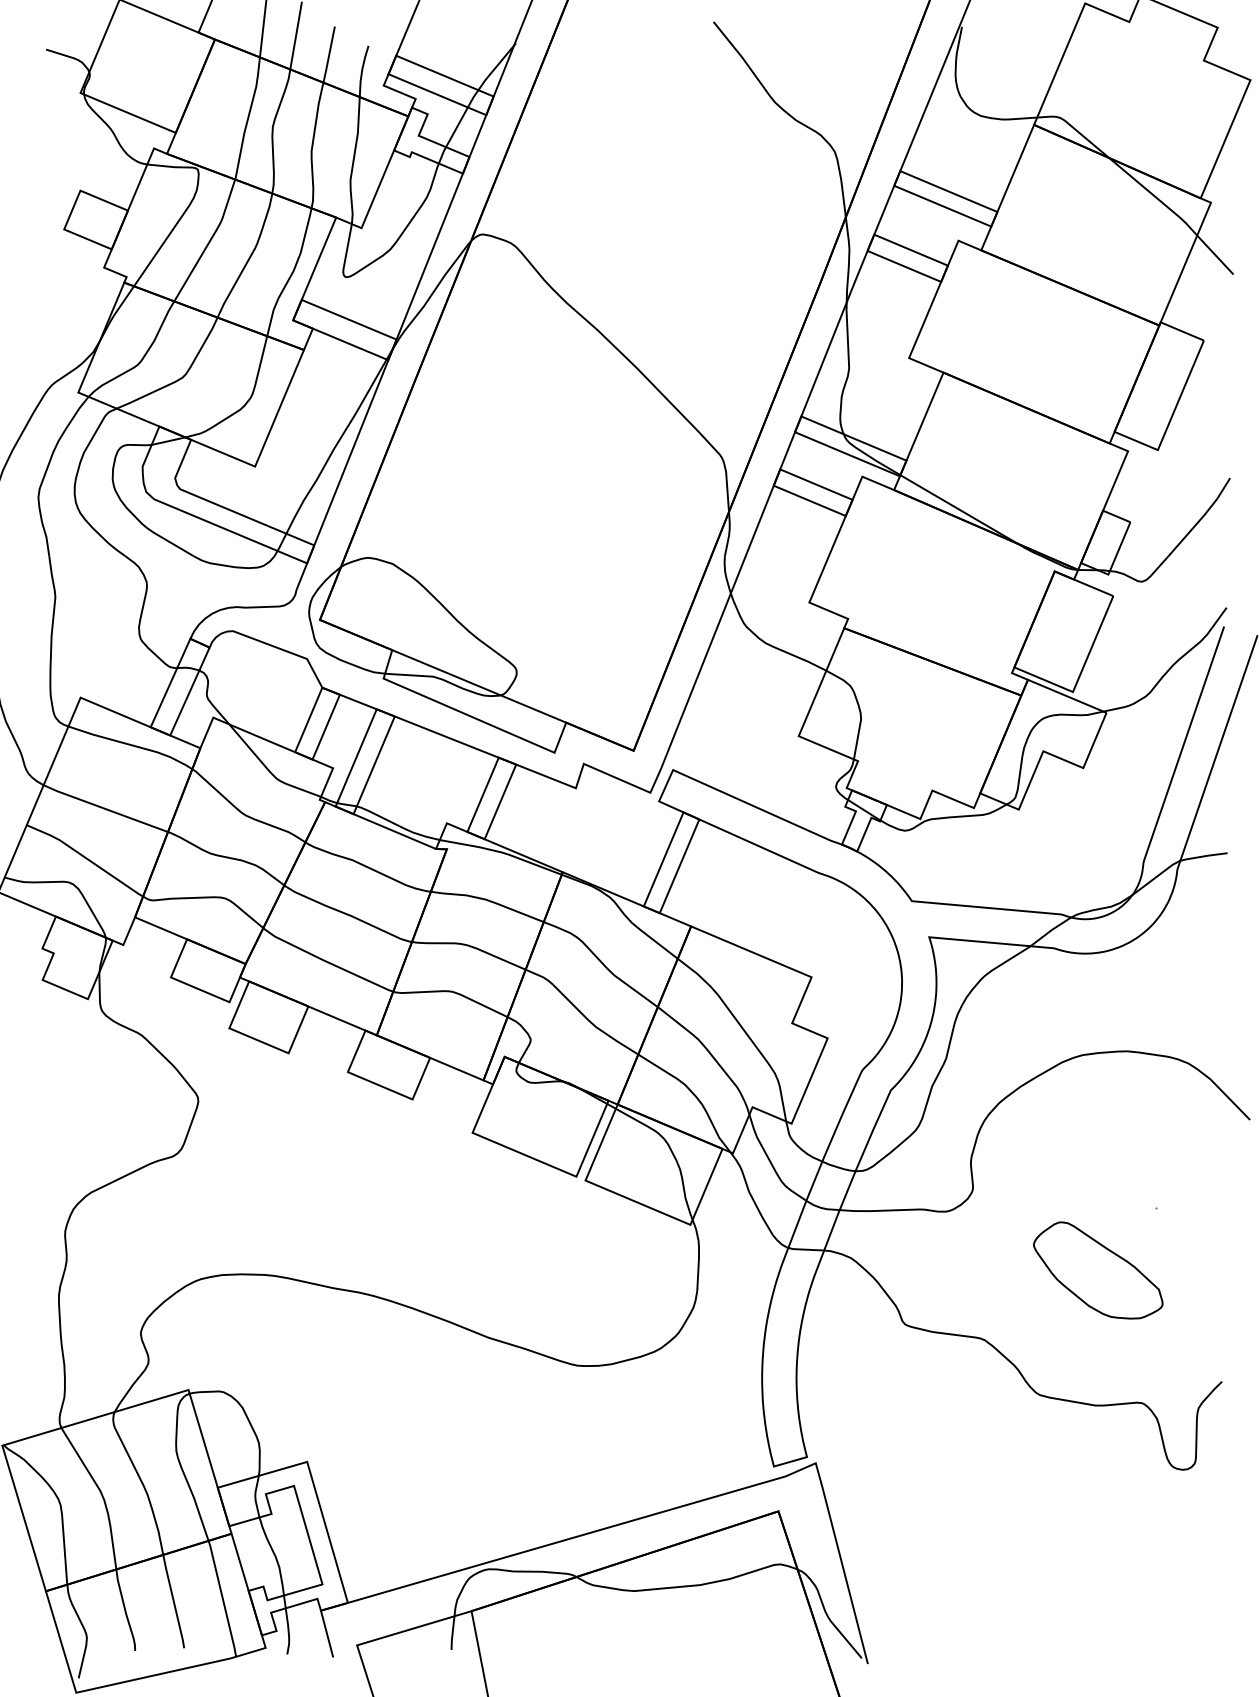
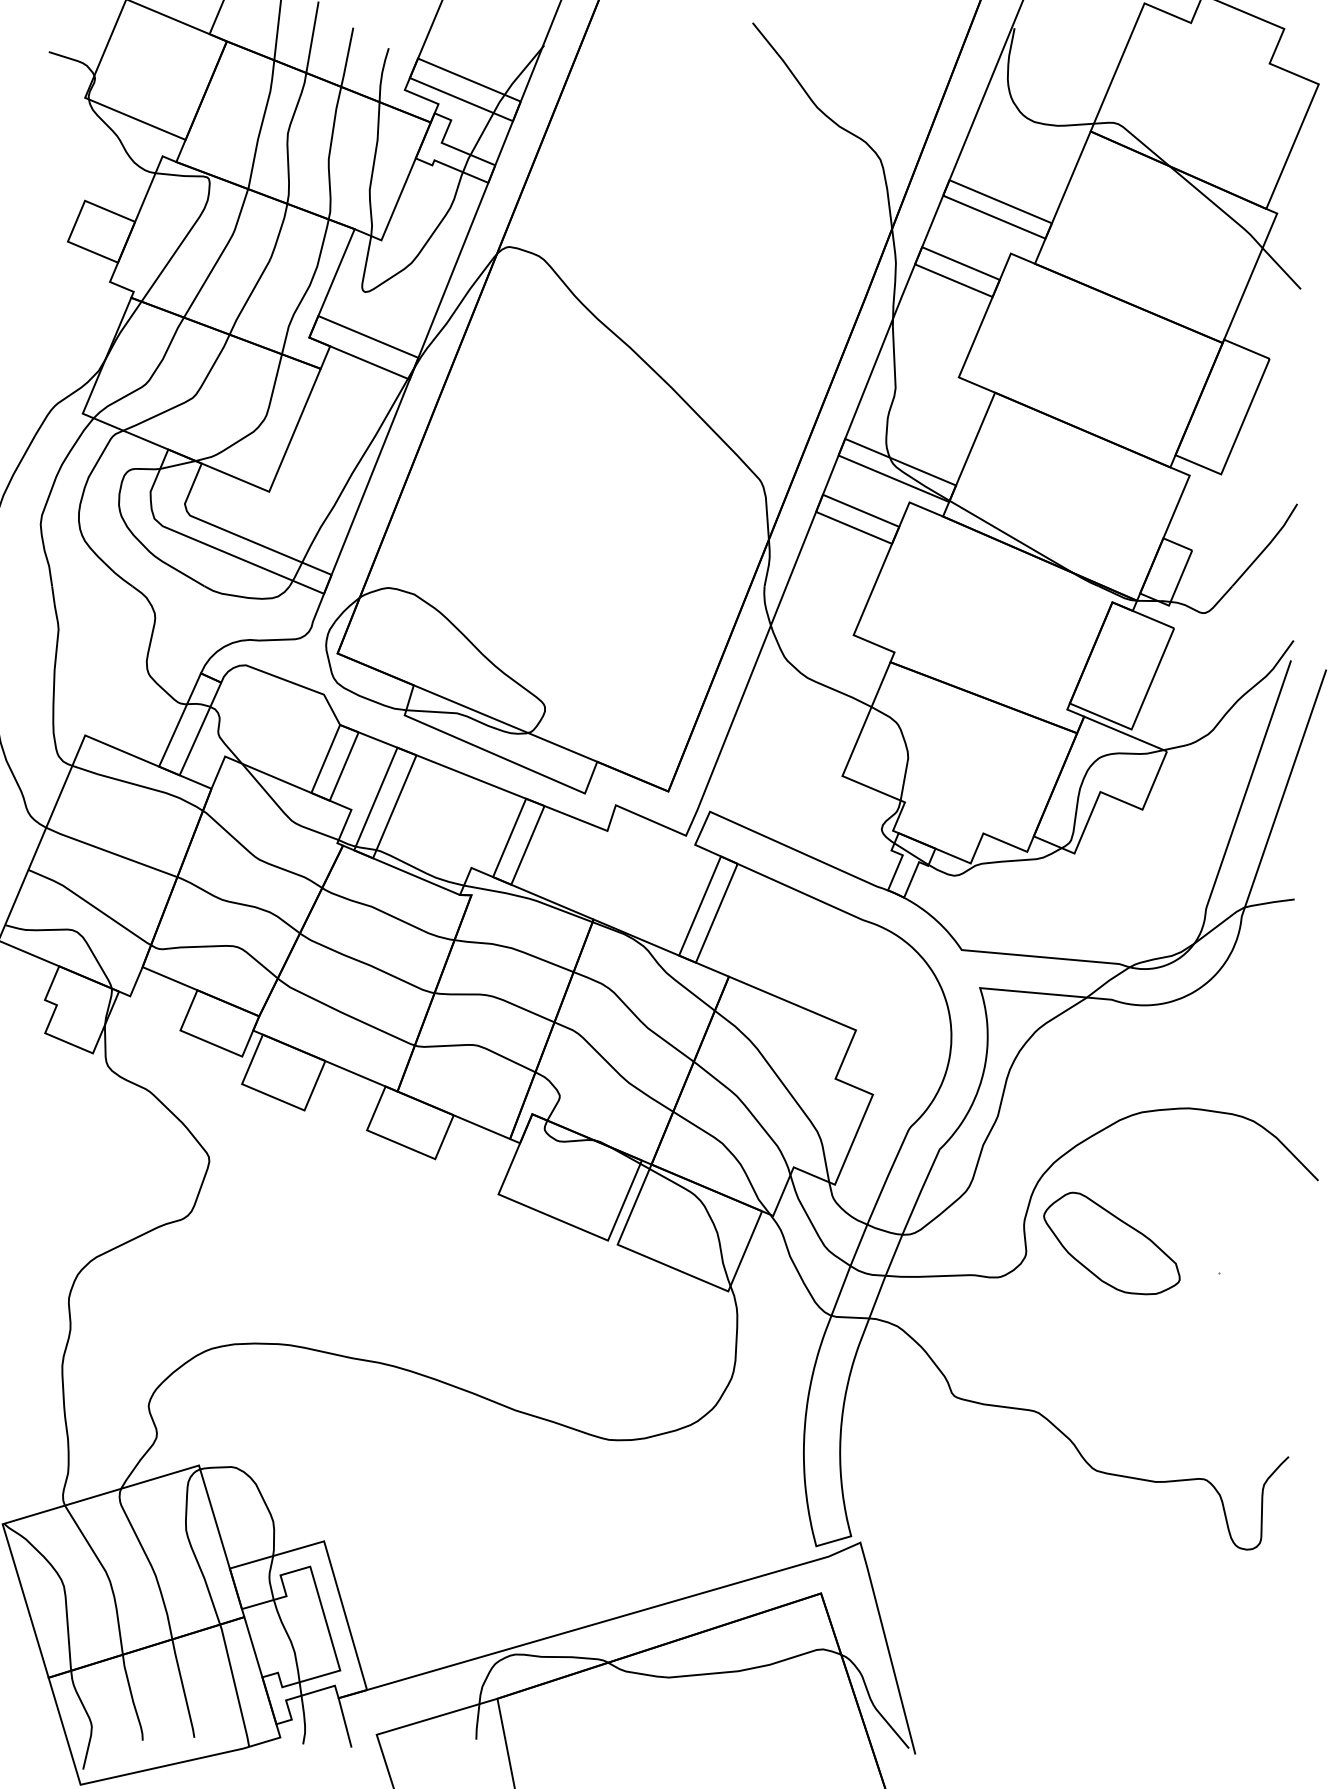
part: (1098, 1270) -> (1112, 1243), moved

